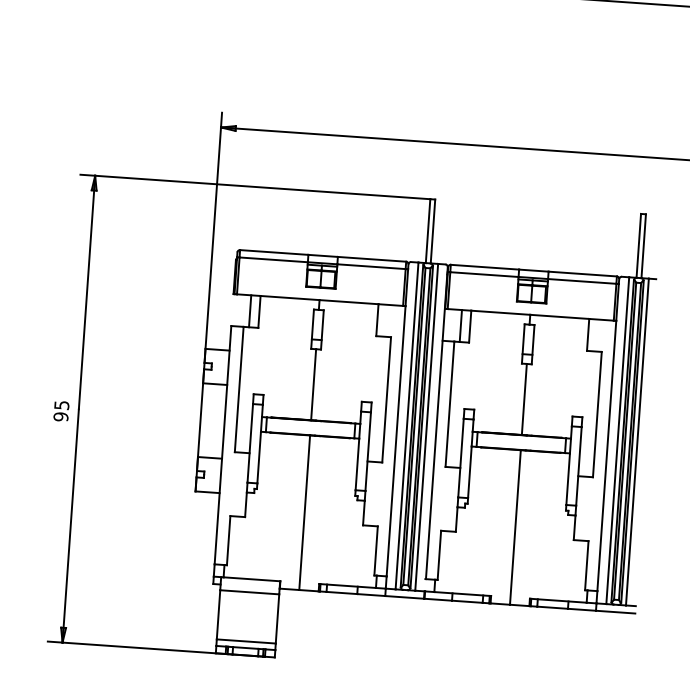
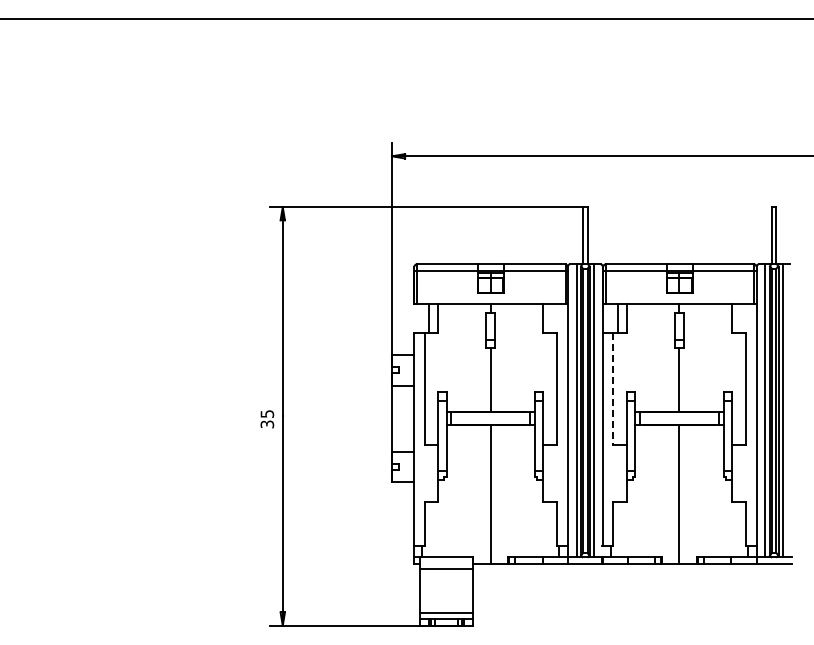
line: (449, 404) -> (613, 389), solid -> dashed
text: (60, 416) -> (266, 424), 95 -> 35

